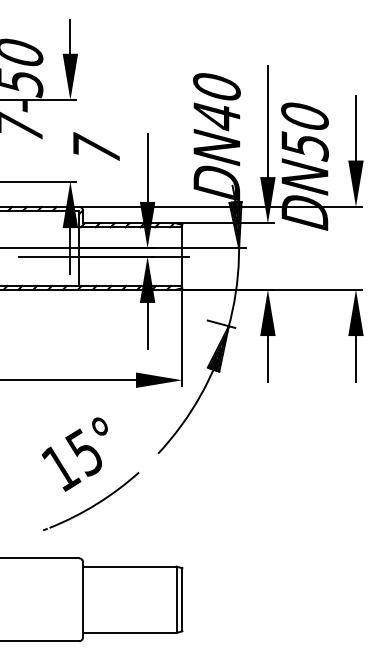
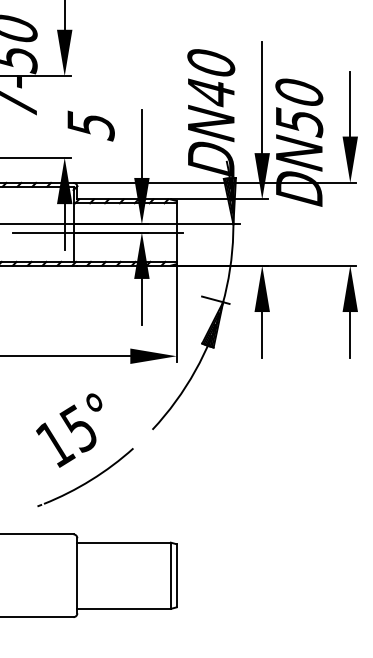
text: (96, 148) -> (90, 124), 7 -> 5

